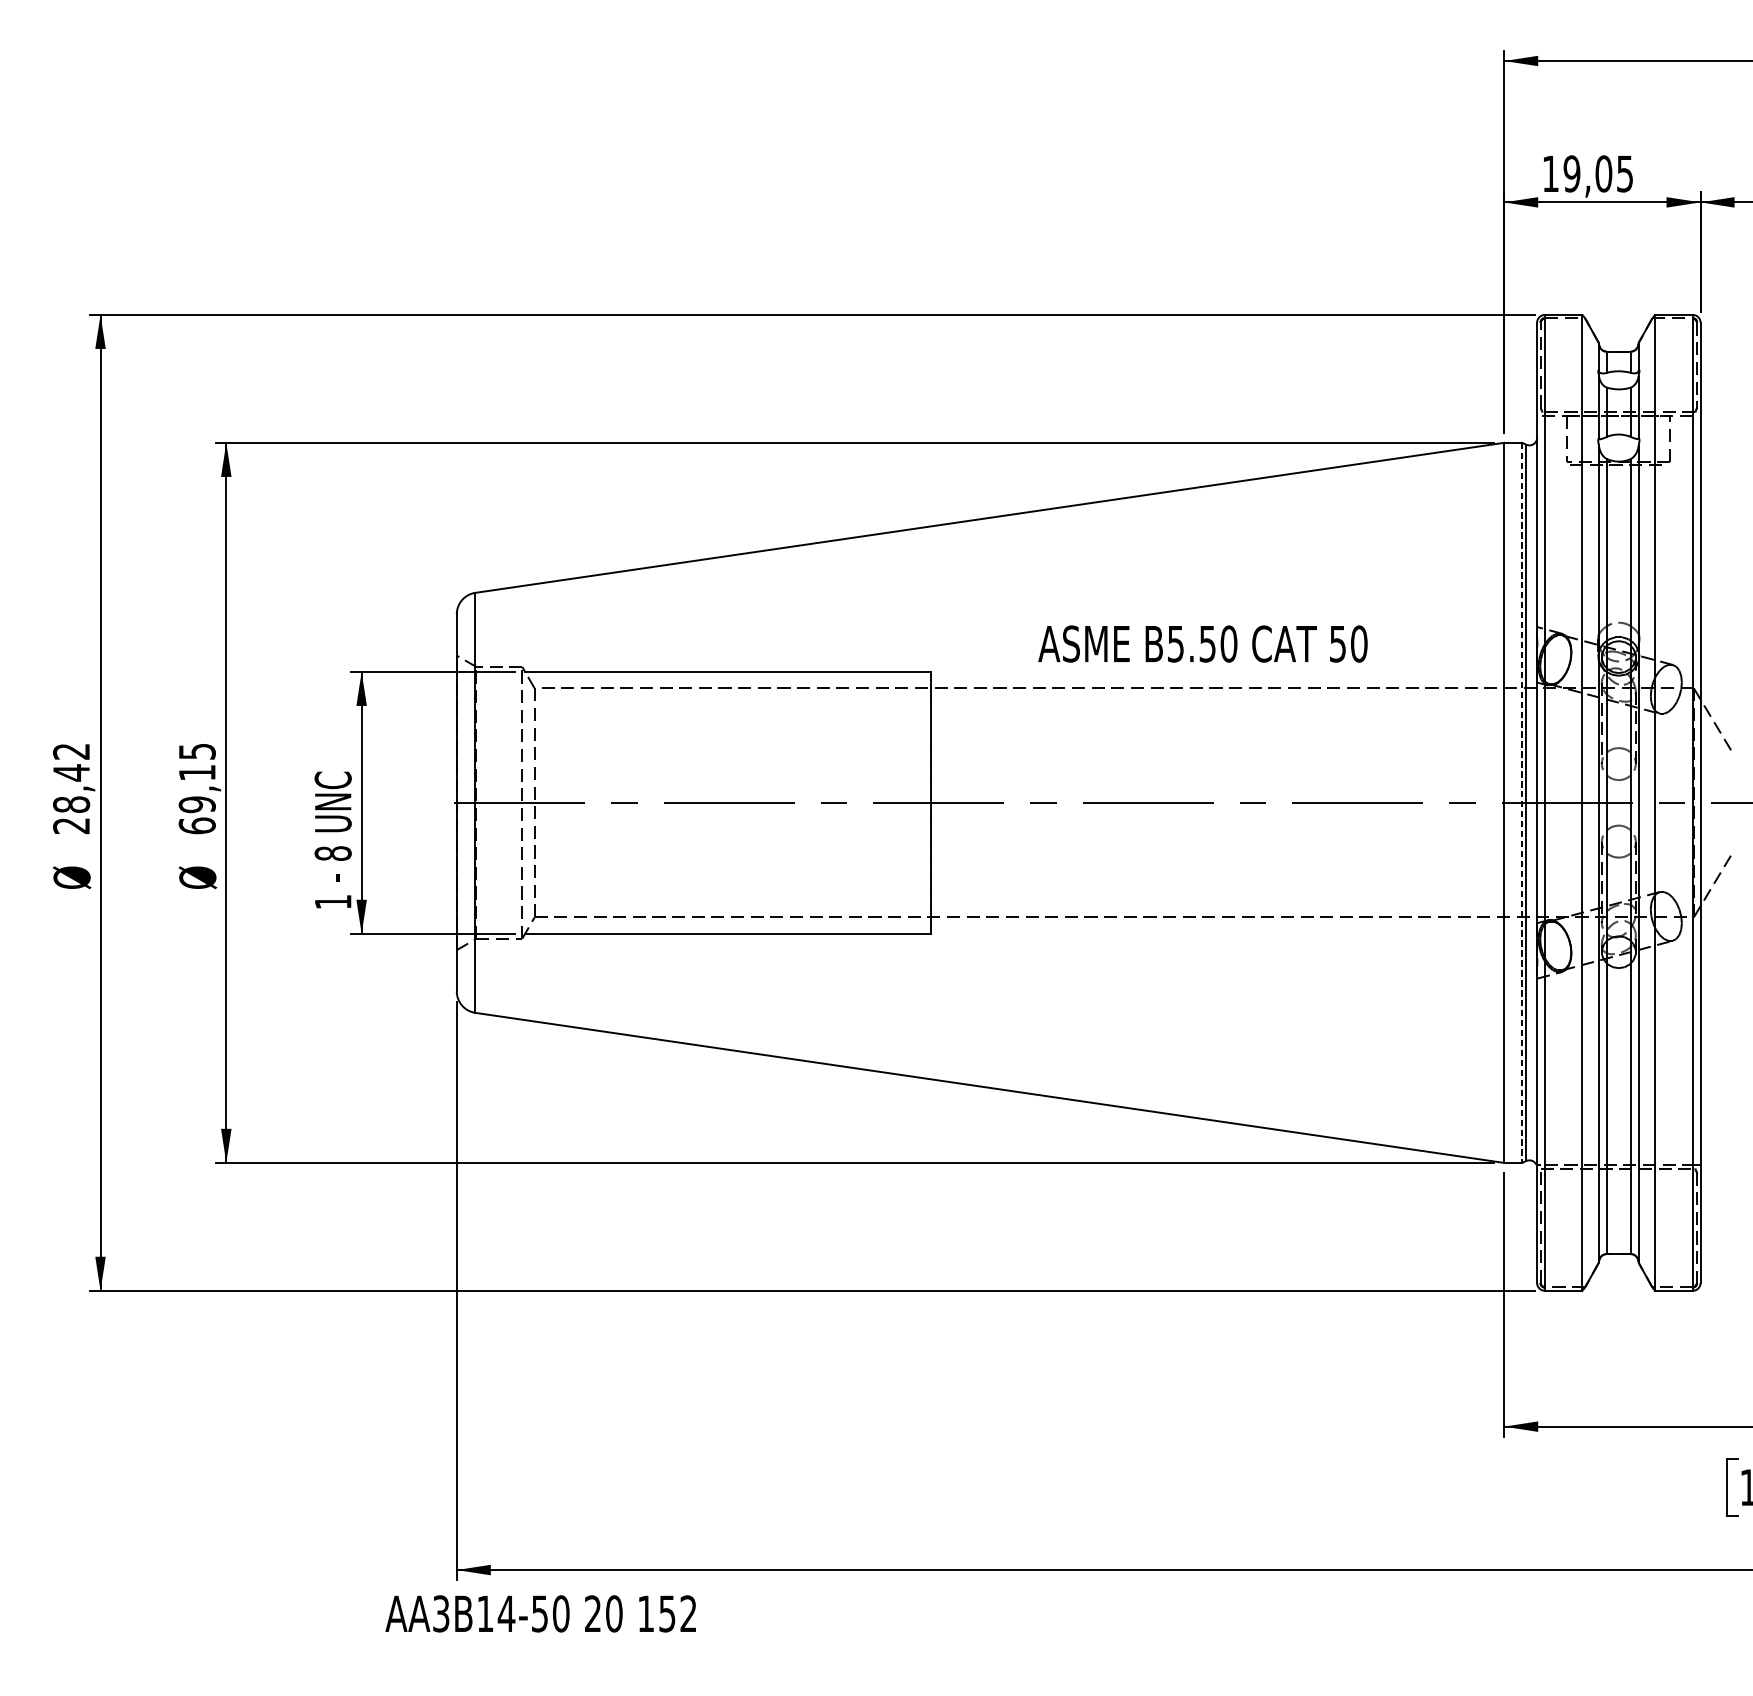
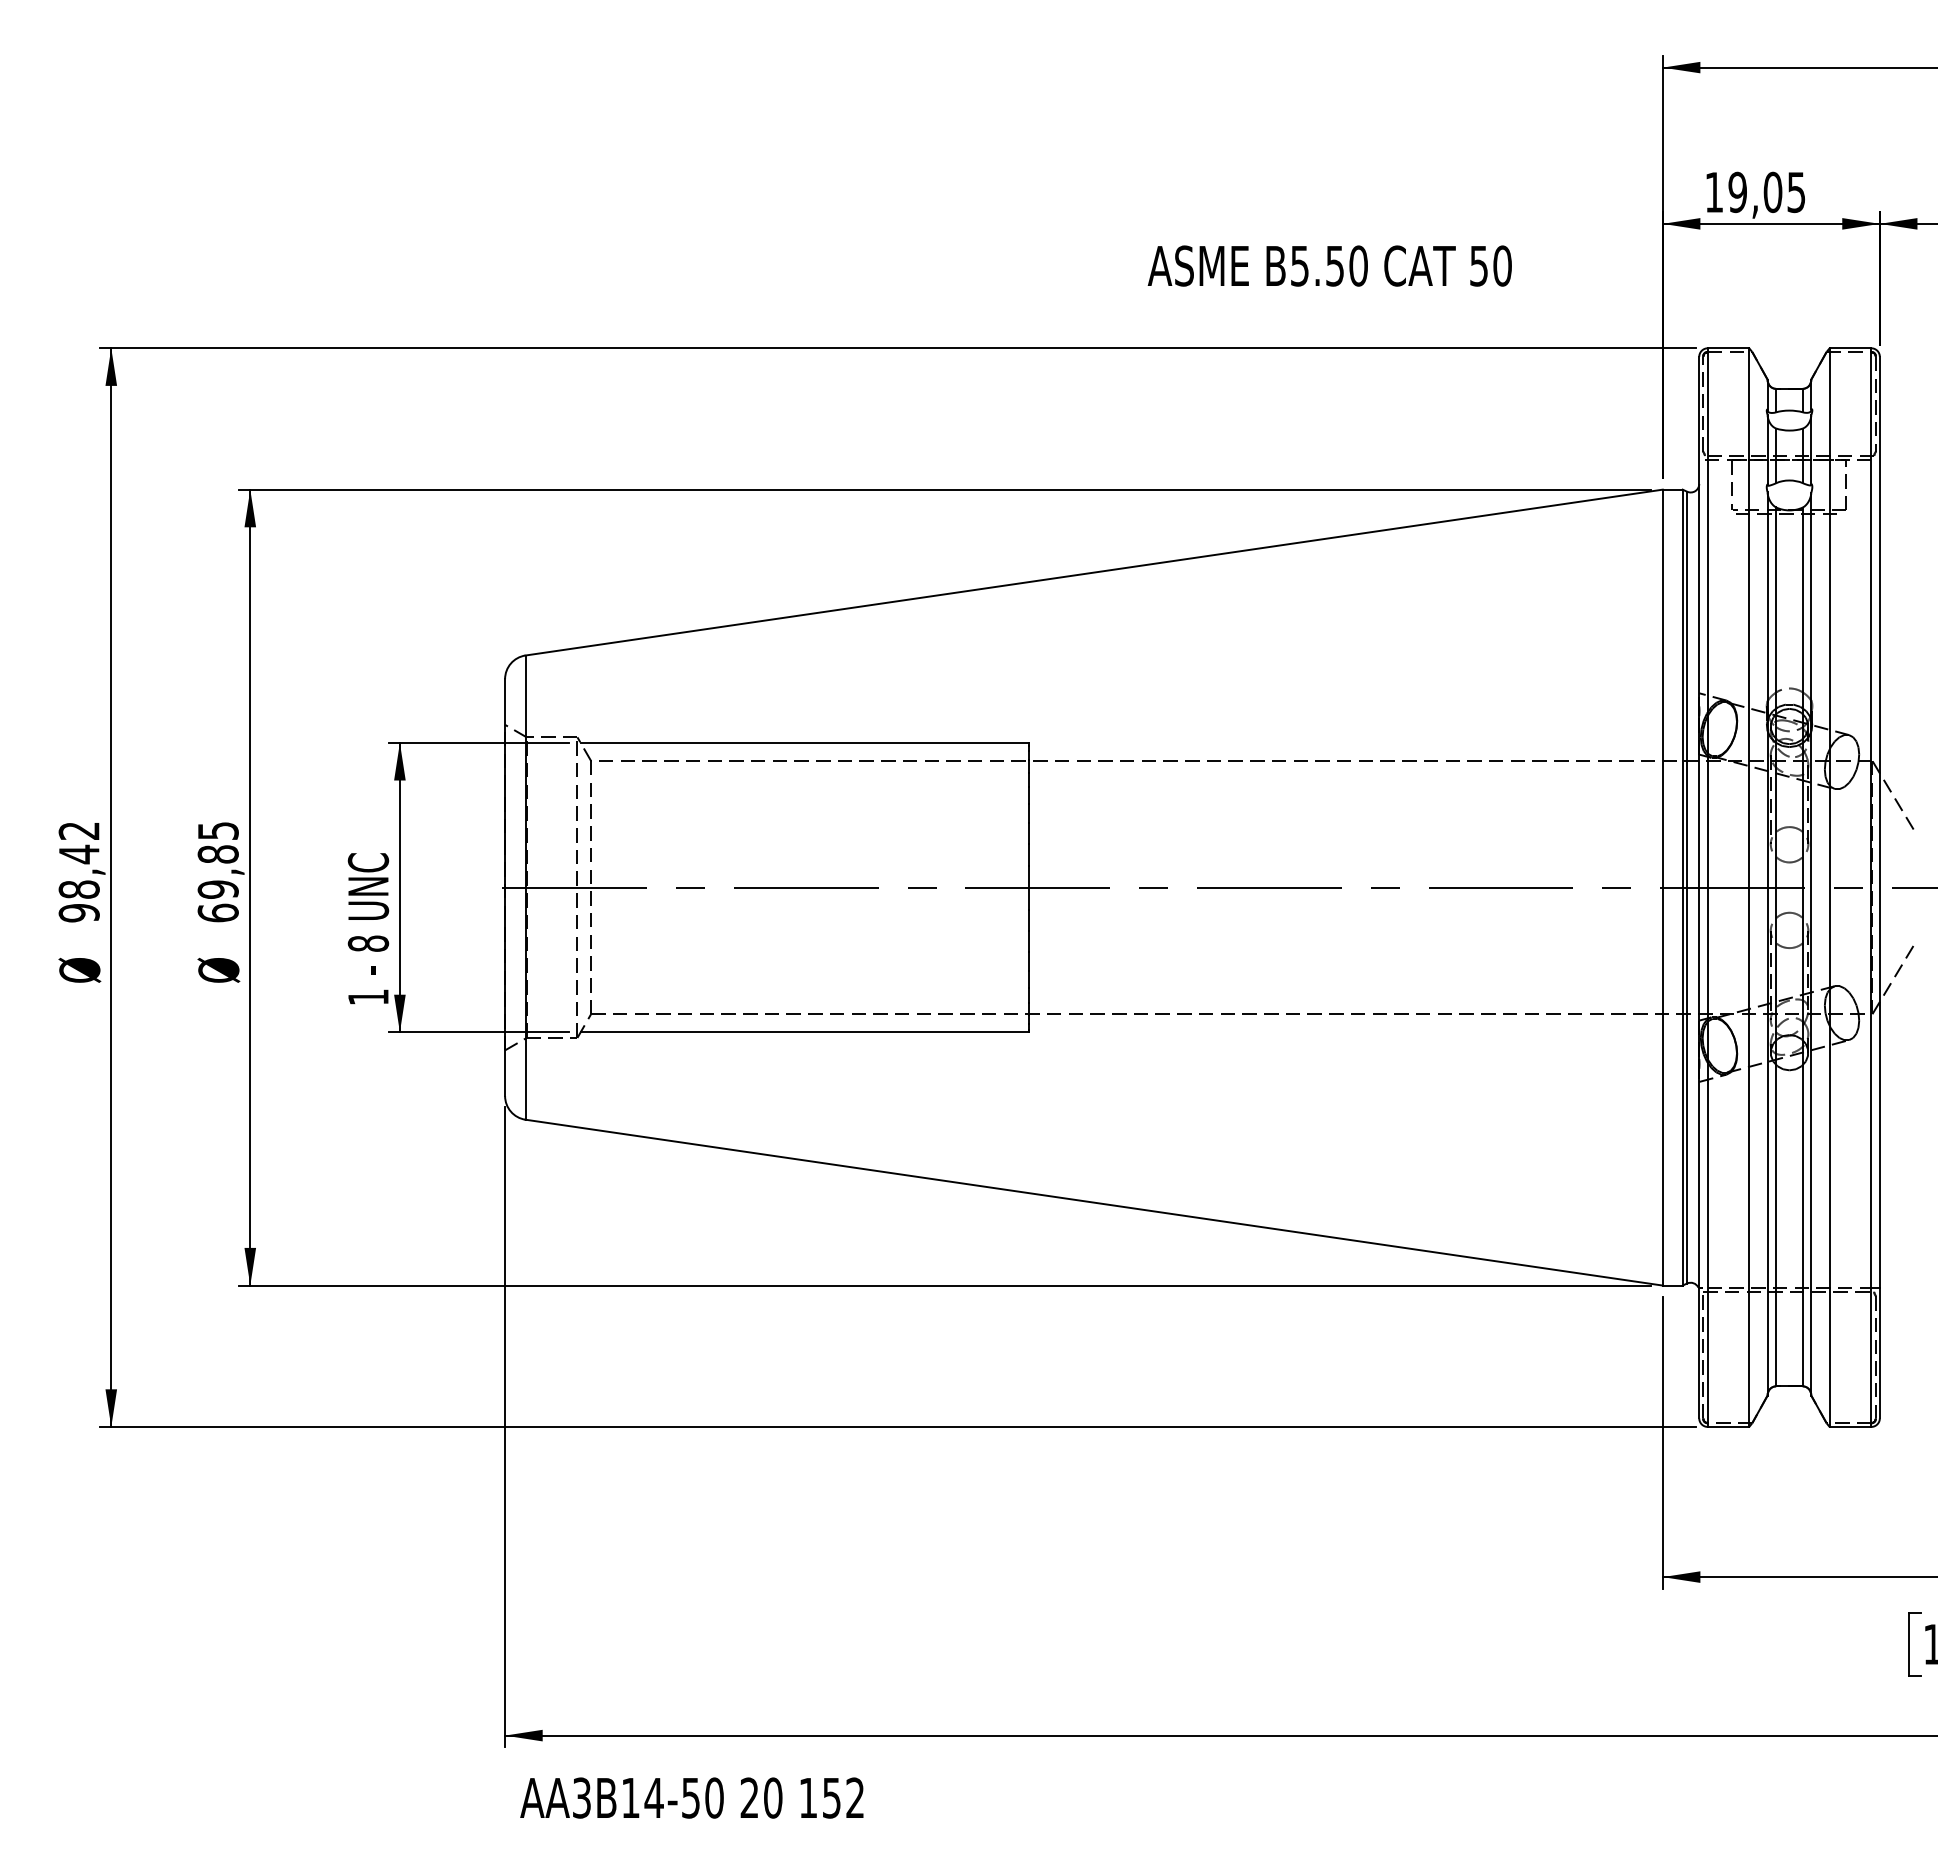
text: (1202, 643) -> (1329, 265), moved
text: (196, 772) -> (217, 854), 69,15 -> 69,85
line: (1522, 802) -> (1682, 887), dashed -> solid
text: (70, 826) -> (78, 913), 28,42 -> 98,42
text: (540, 1613) -> (691, 1797), moved

